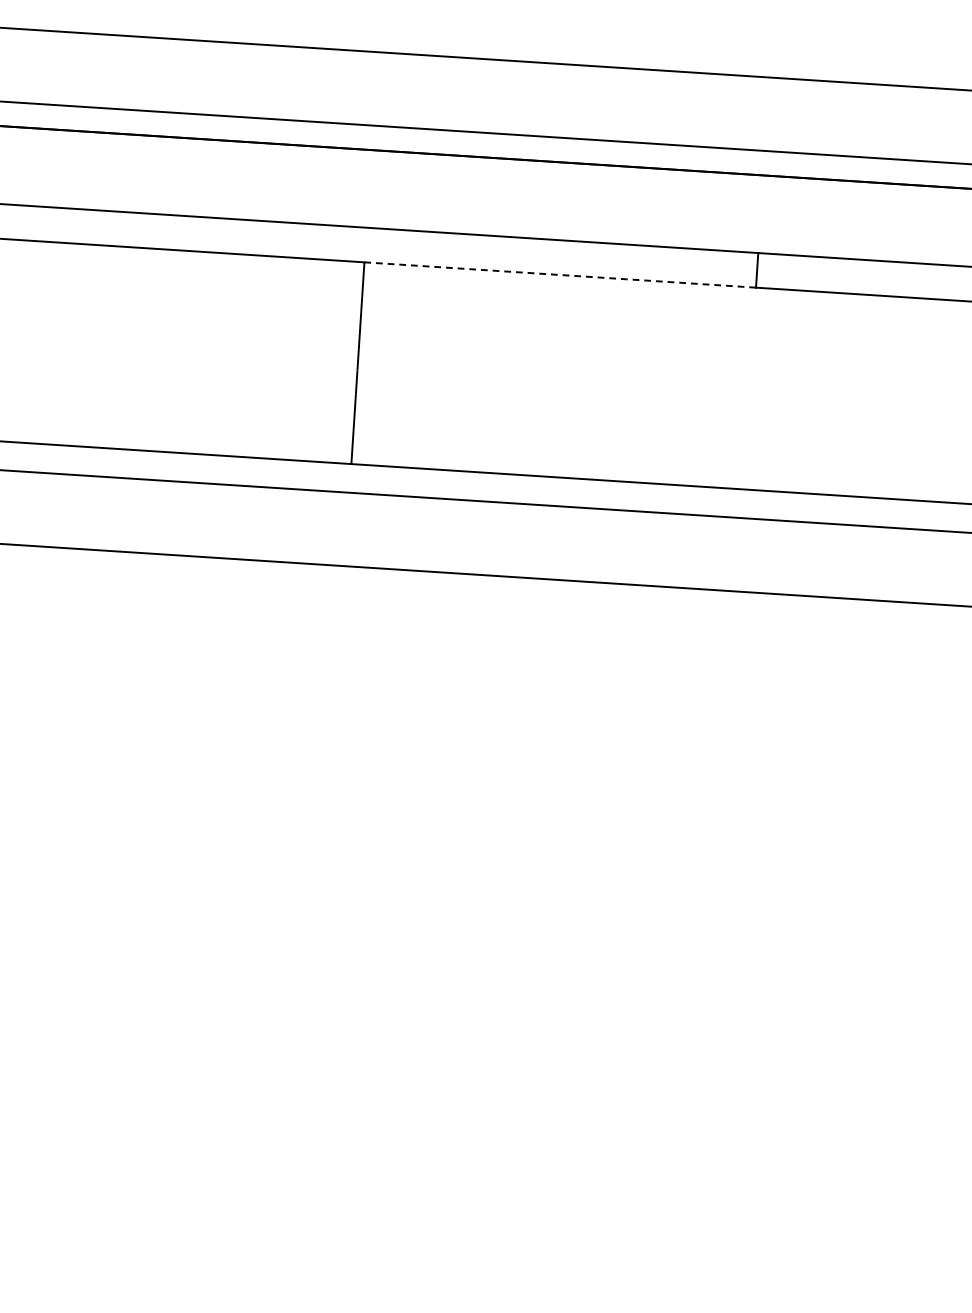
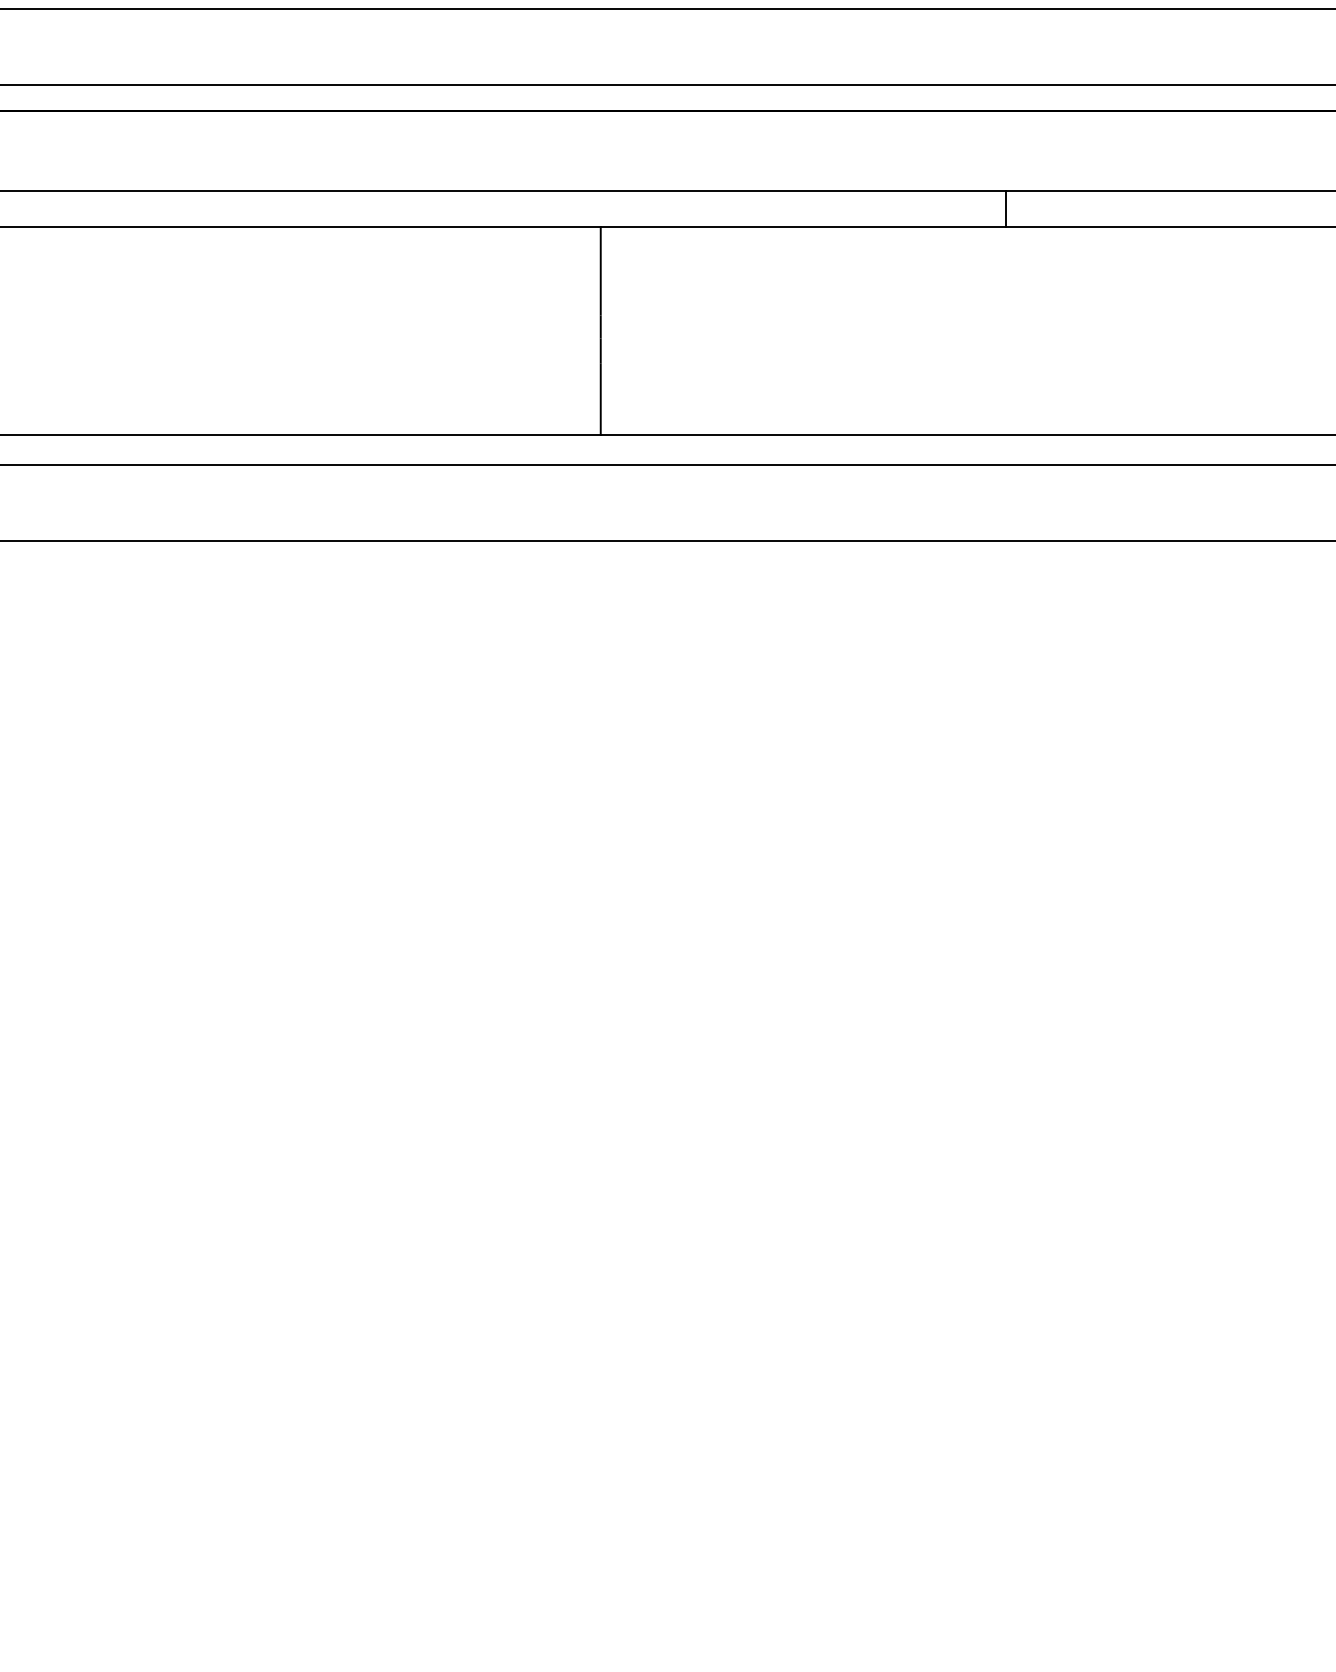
line: (559, 274) -> (802, 226), dashed -> solid

